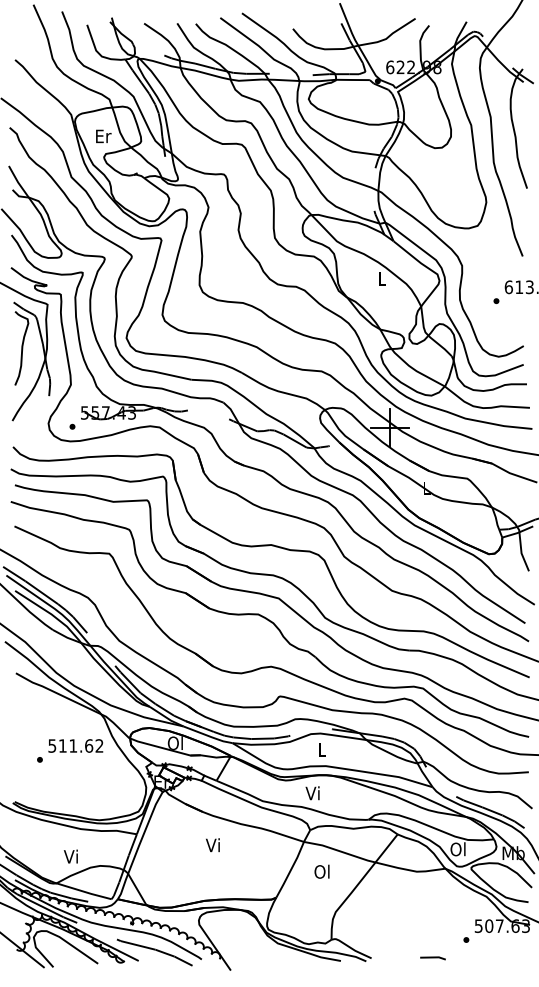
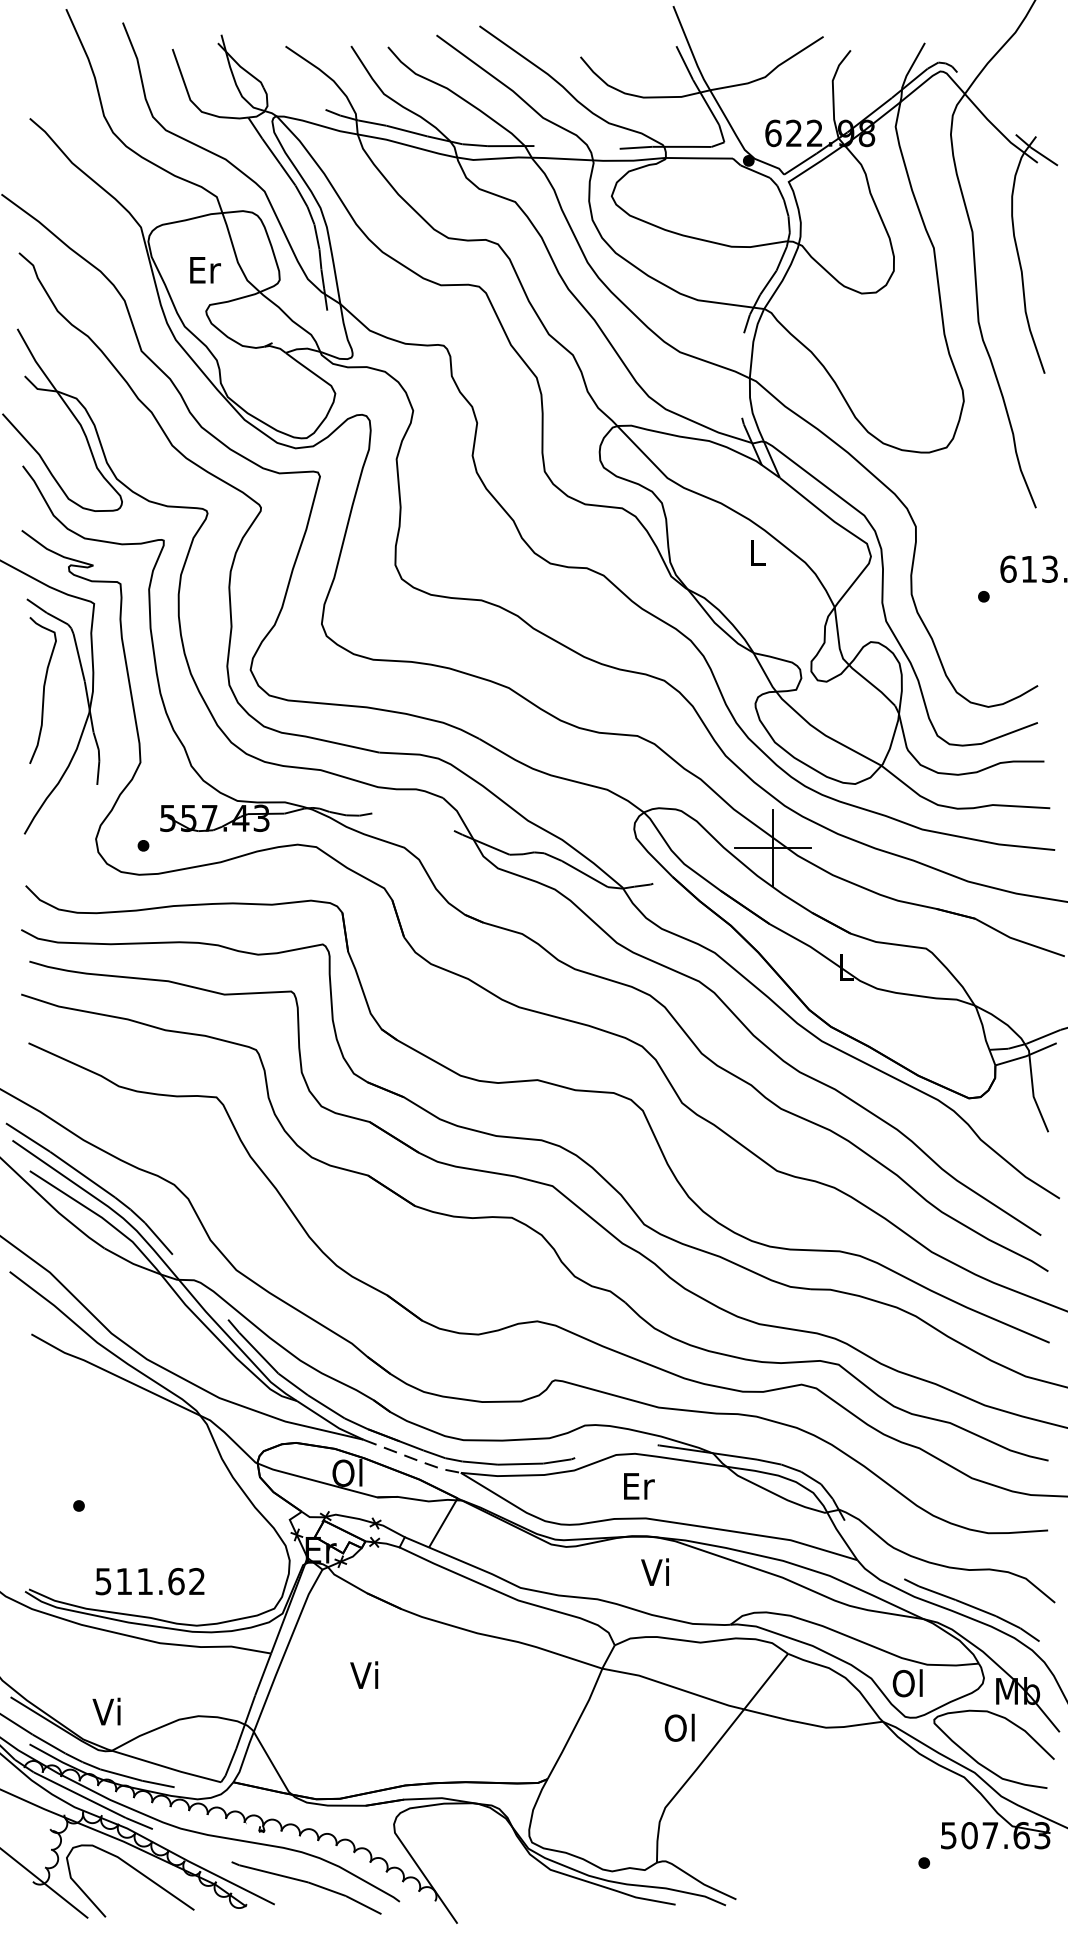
line: (209, 736) -> (415, 1459), solid -> dashed
text: (75, 745) -> (149, 1580), moved
text: (322, 749) -> (639, 1485), L -> Er
text: (312, 793) -> (654, 1572), moved
text: (212, 845) -> (363, 1675), moved
text: (70, 856) -> (105, 1711), moved
text: (321, 871) -> (678, 1727), moved
line: (432, 958) -> (857, 1899), removed

